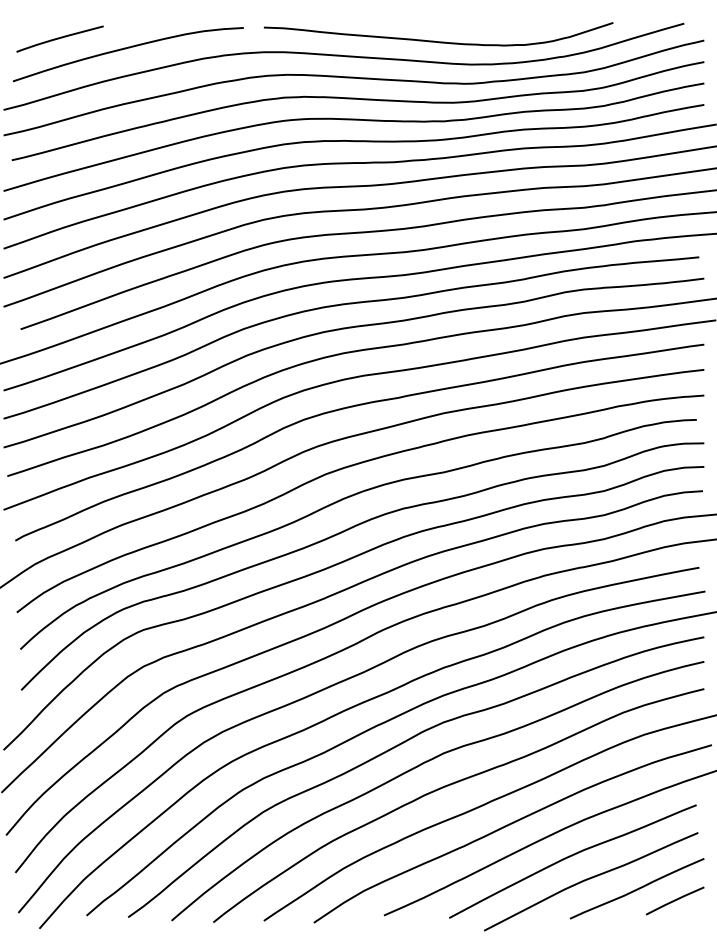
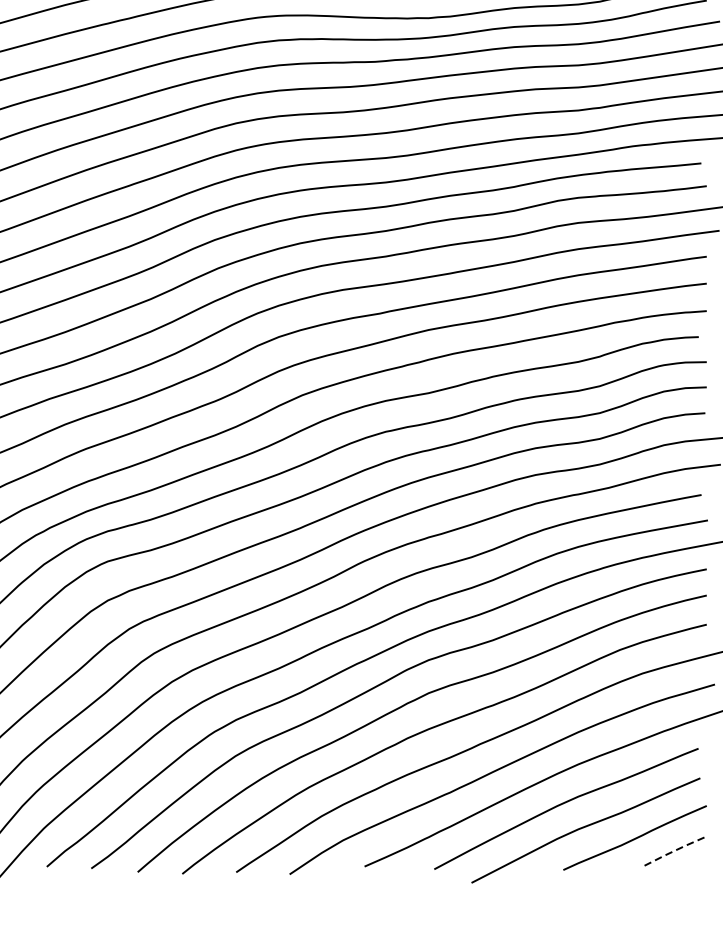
line: (674, 900) -> (674, 850), solid -> dashed

